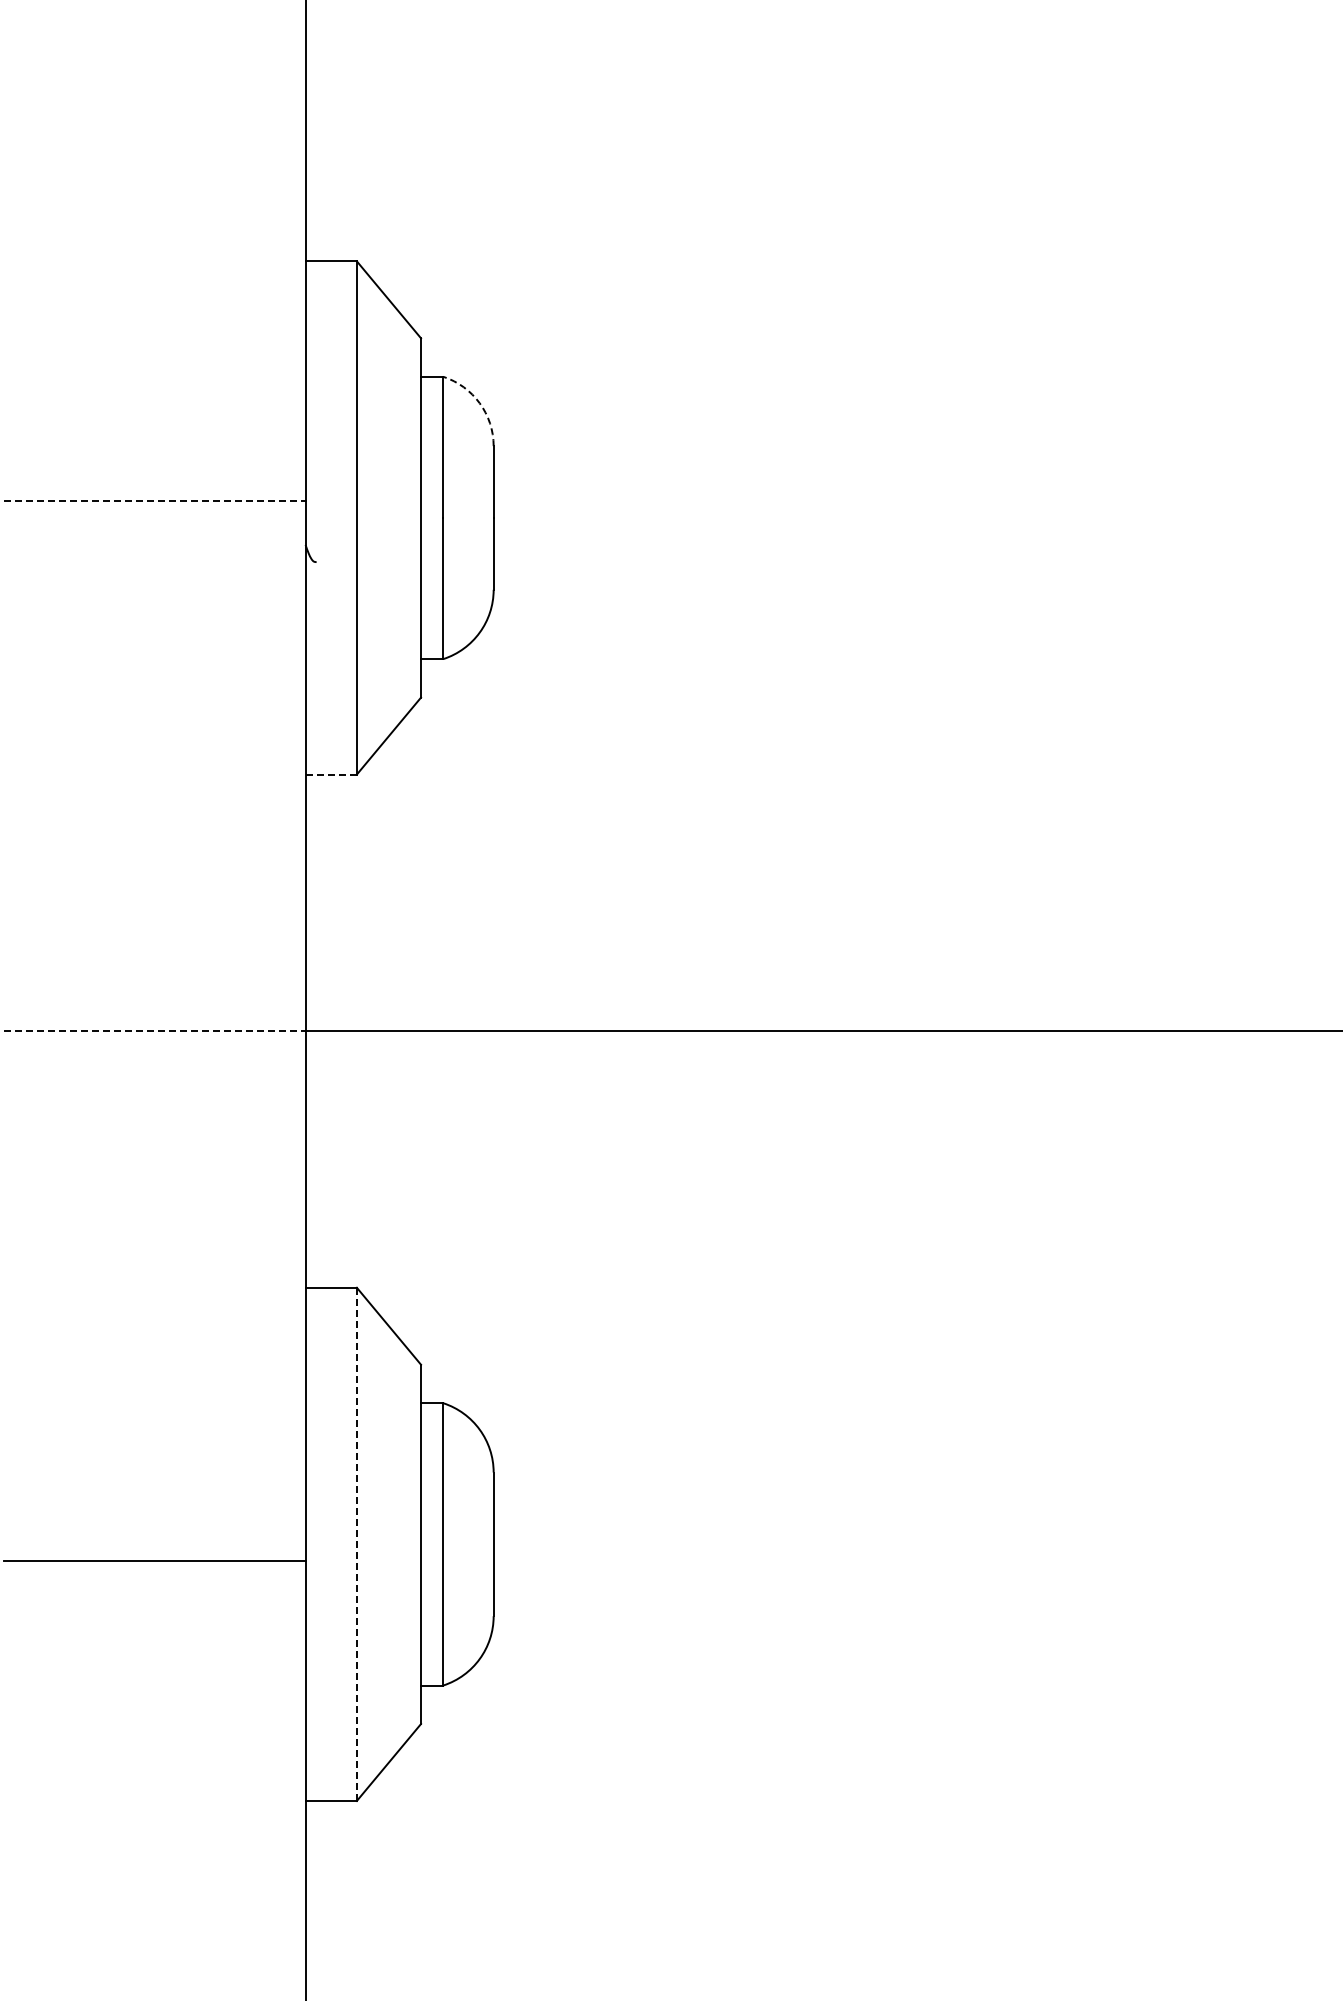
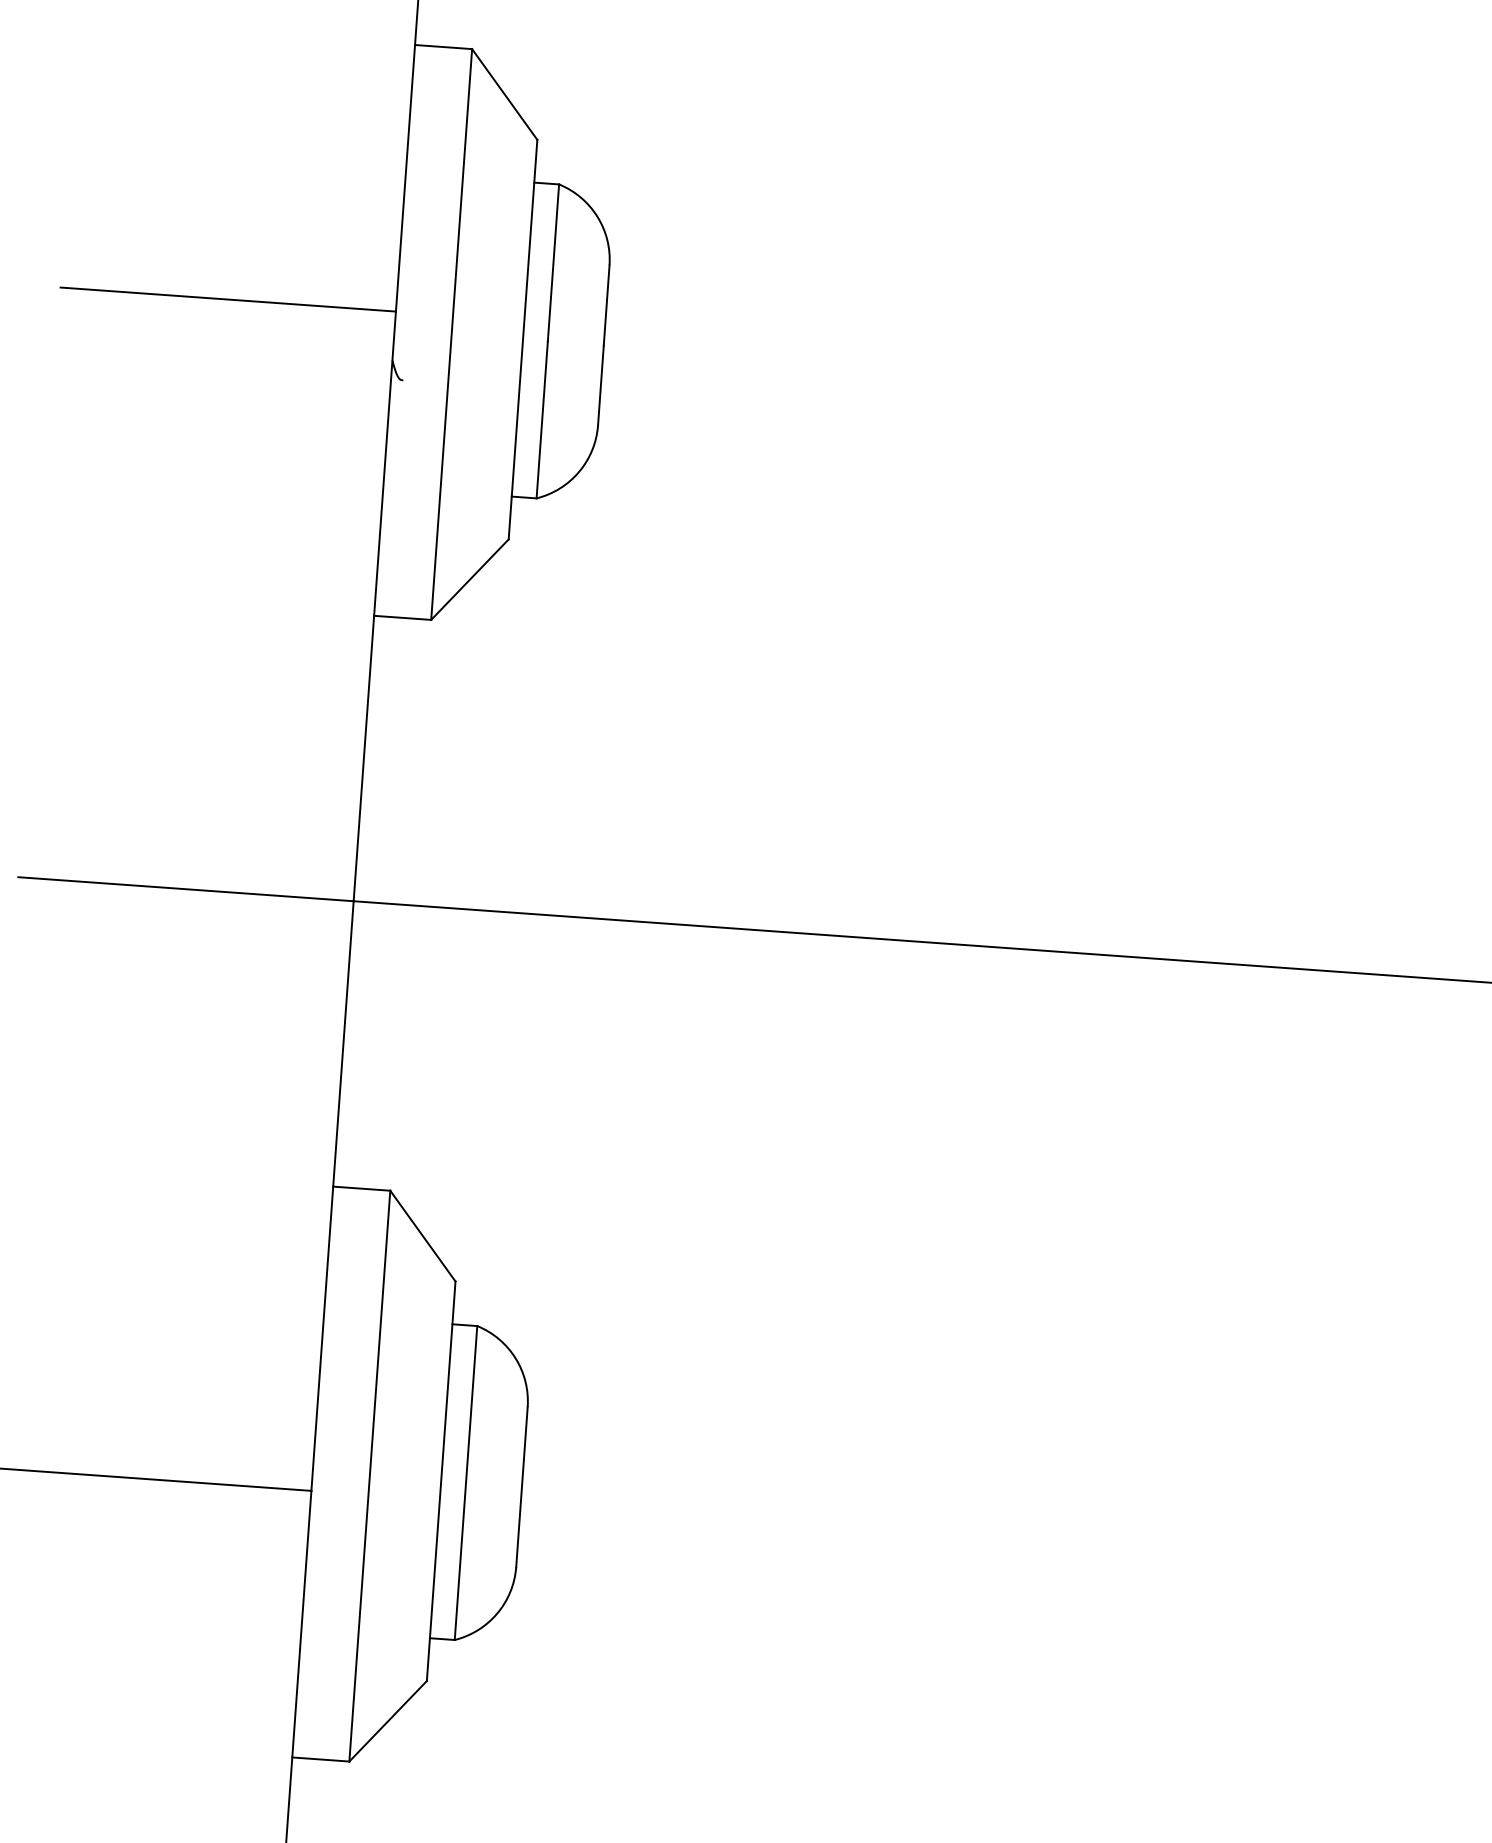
arc: (479, 403) -> (597, 216), dashed -> solid
line: (154, 501) -> (227, 300), dashed -> solid
line: (331, 774) -> (402, 617), dashed -> solid
line: (154, 1031) -> (185, 889), dashed -> solid
line: (356, 1544) -> (369, 1476), dashed -> solid

